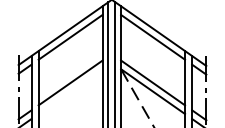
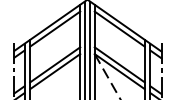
line: (71, 91) -> (55, 71), added

